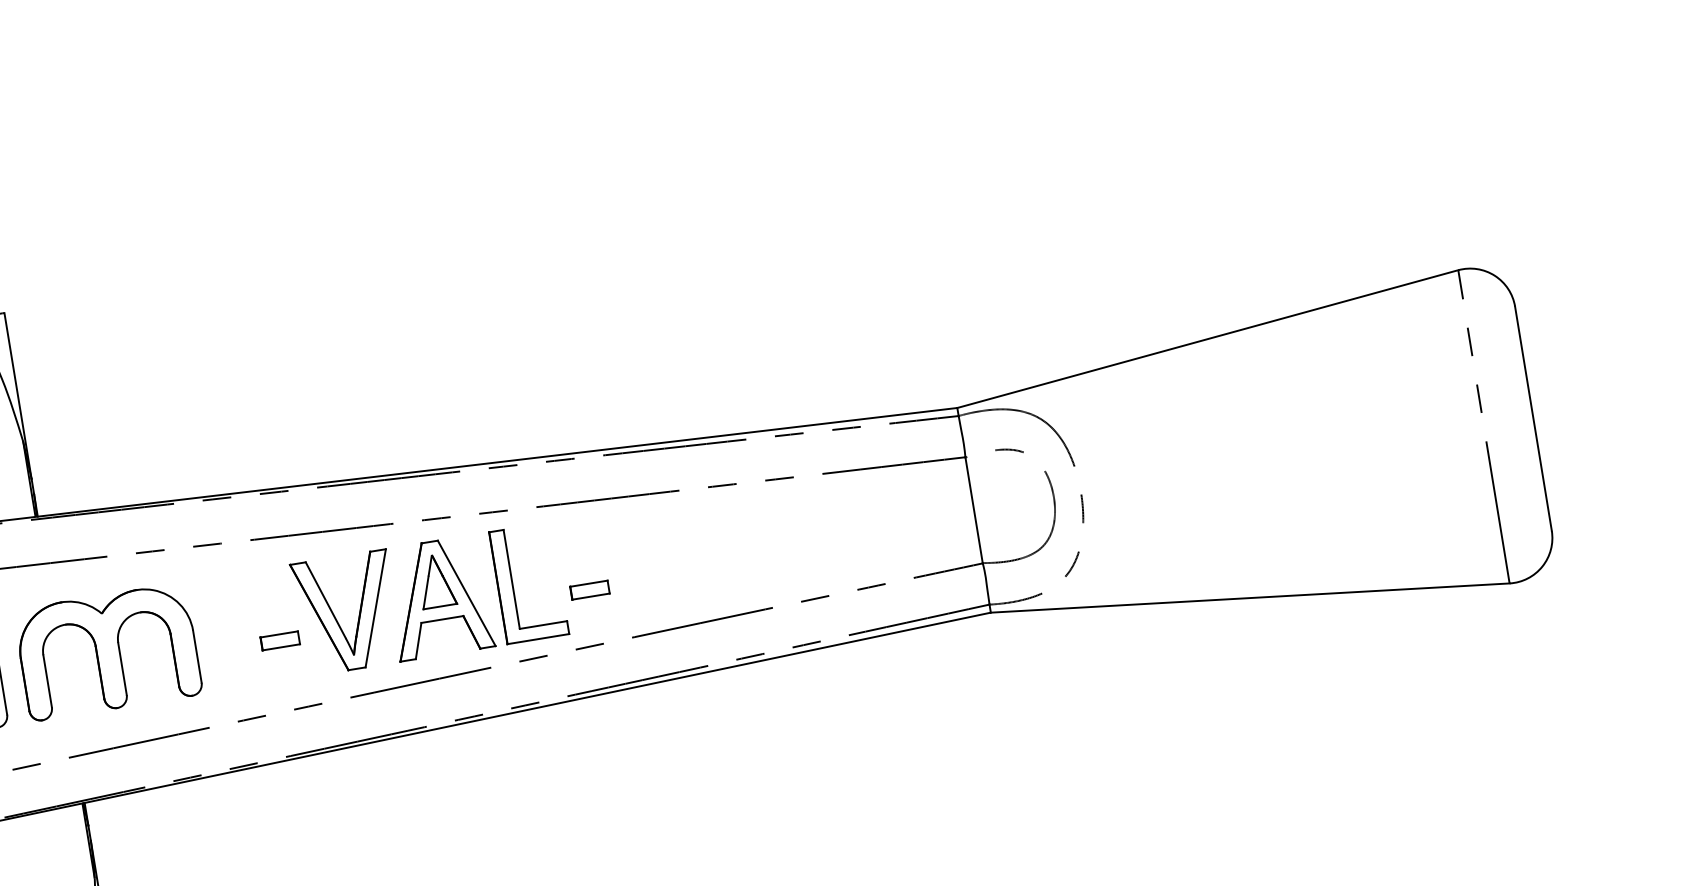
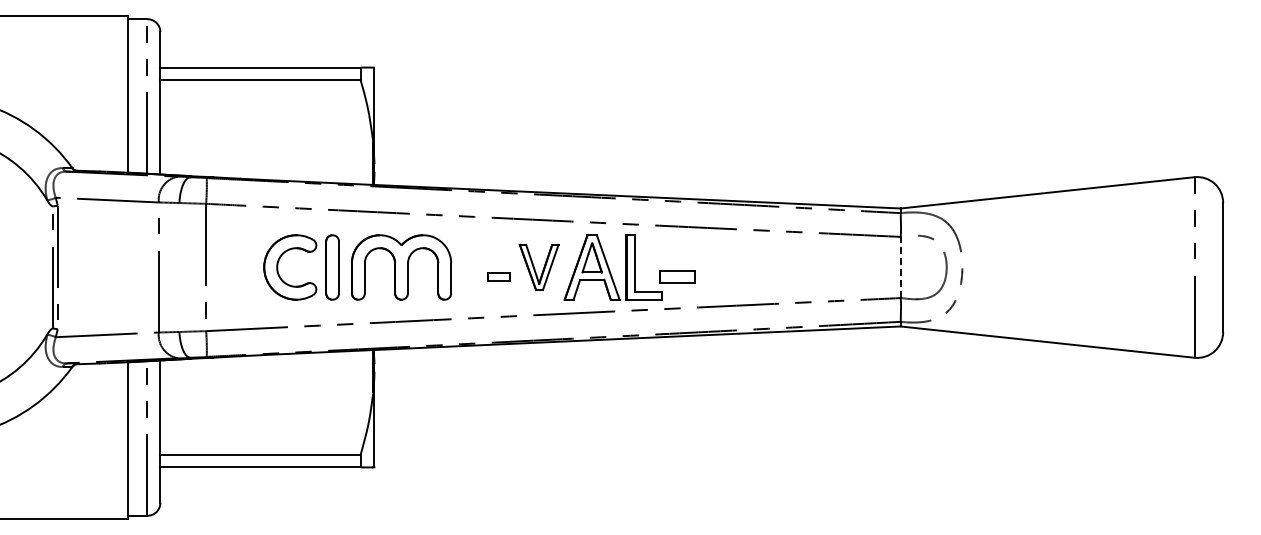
line: (973, 510) -> (900, 267), solid -> dashed
part: (589, 589) -> (677, 276), size x1.6
part: (345, 613) -> (538, 267), size x0.7

